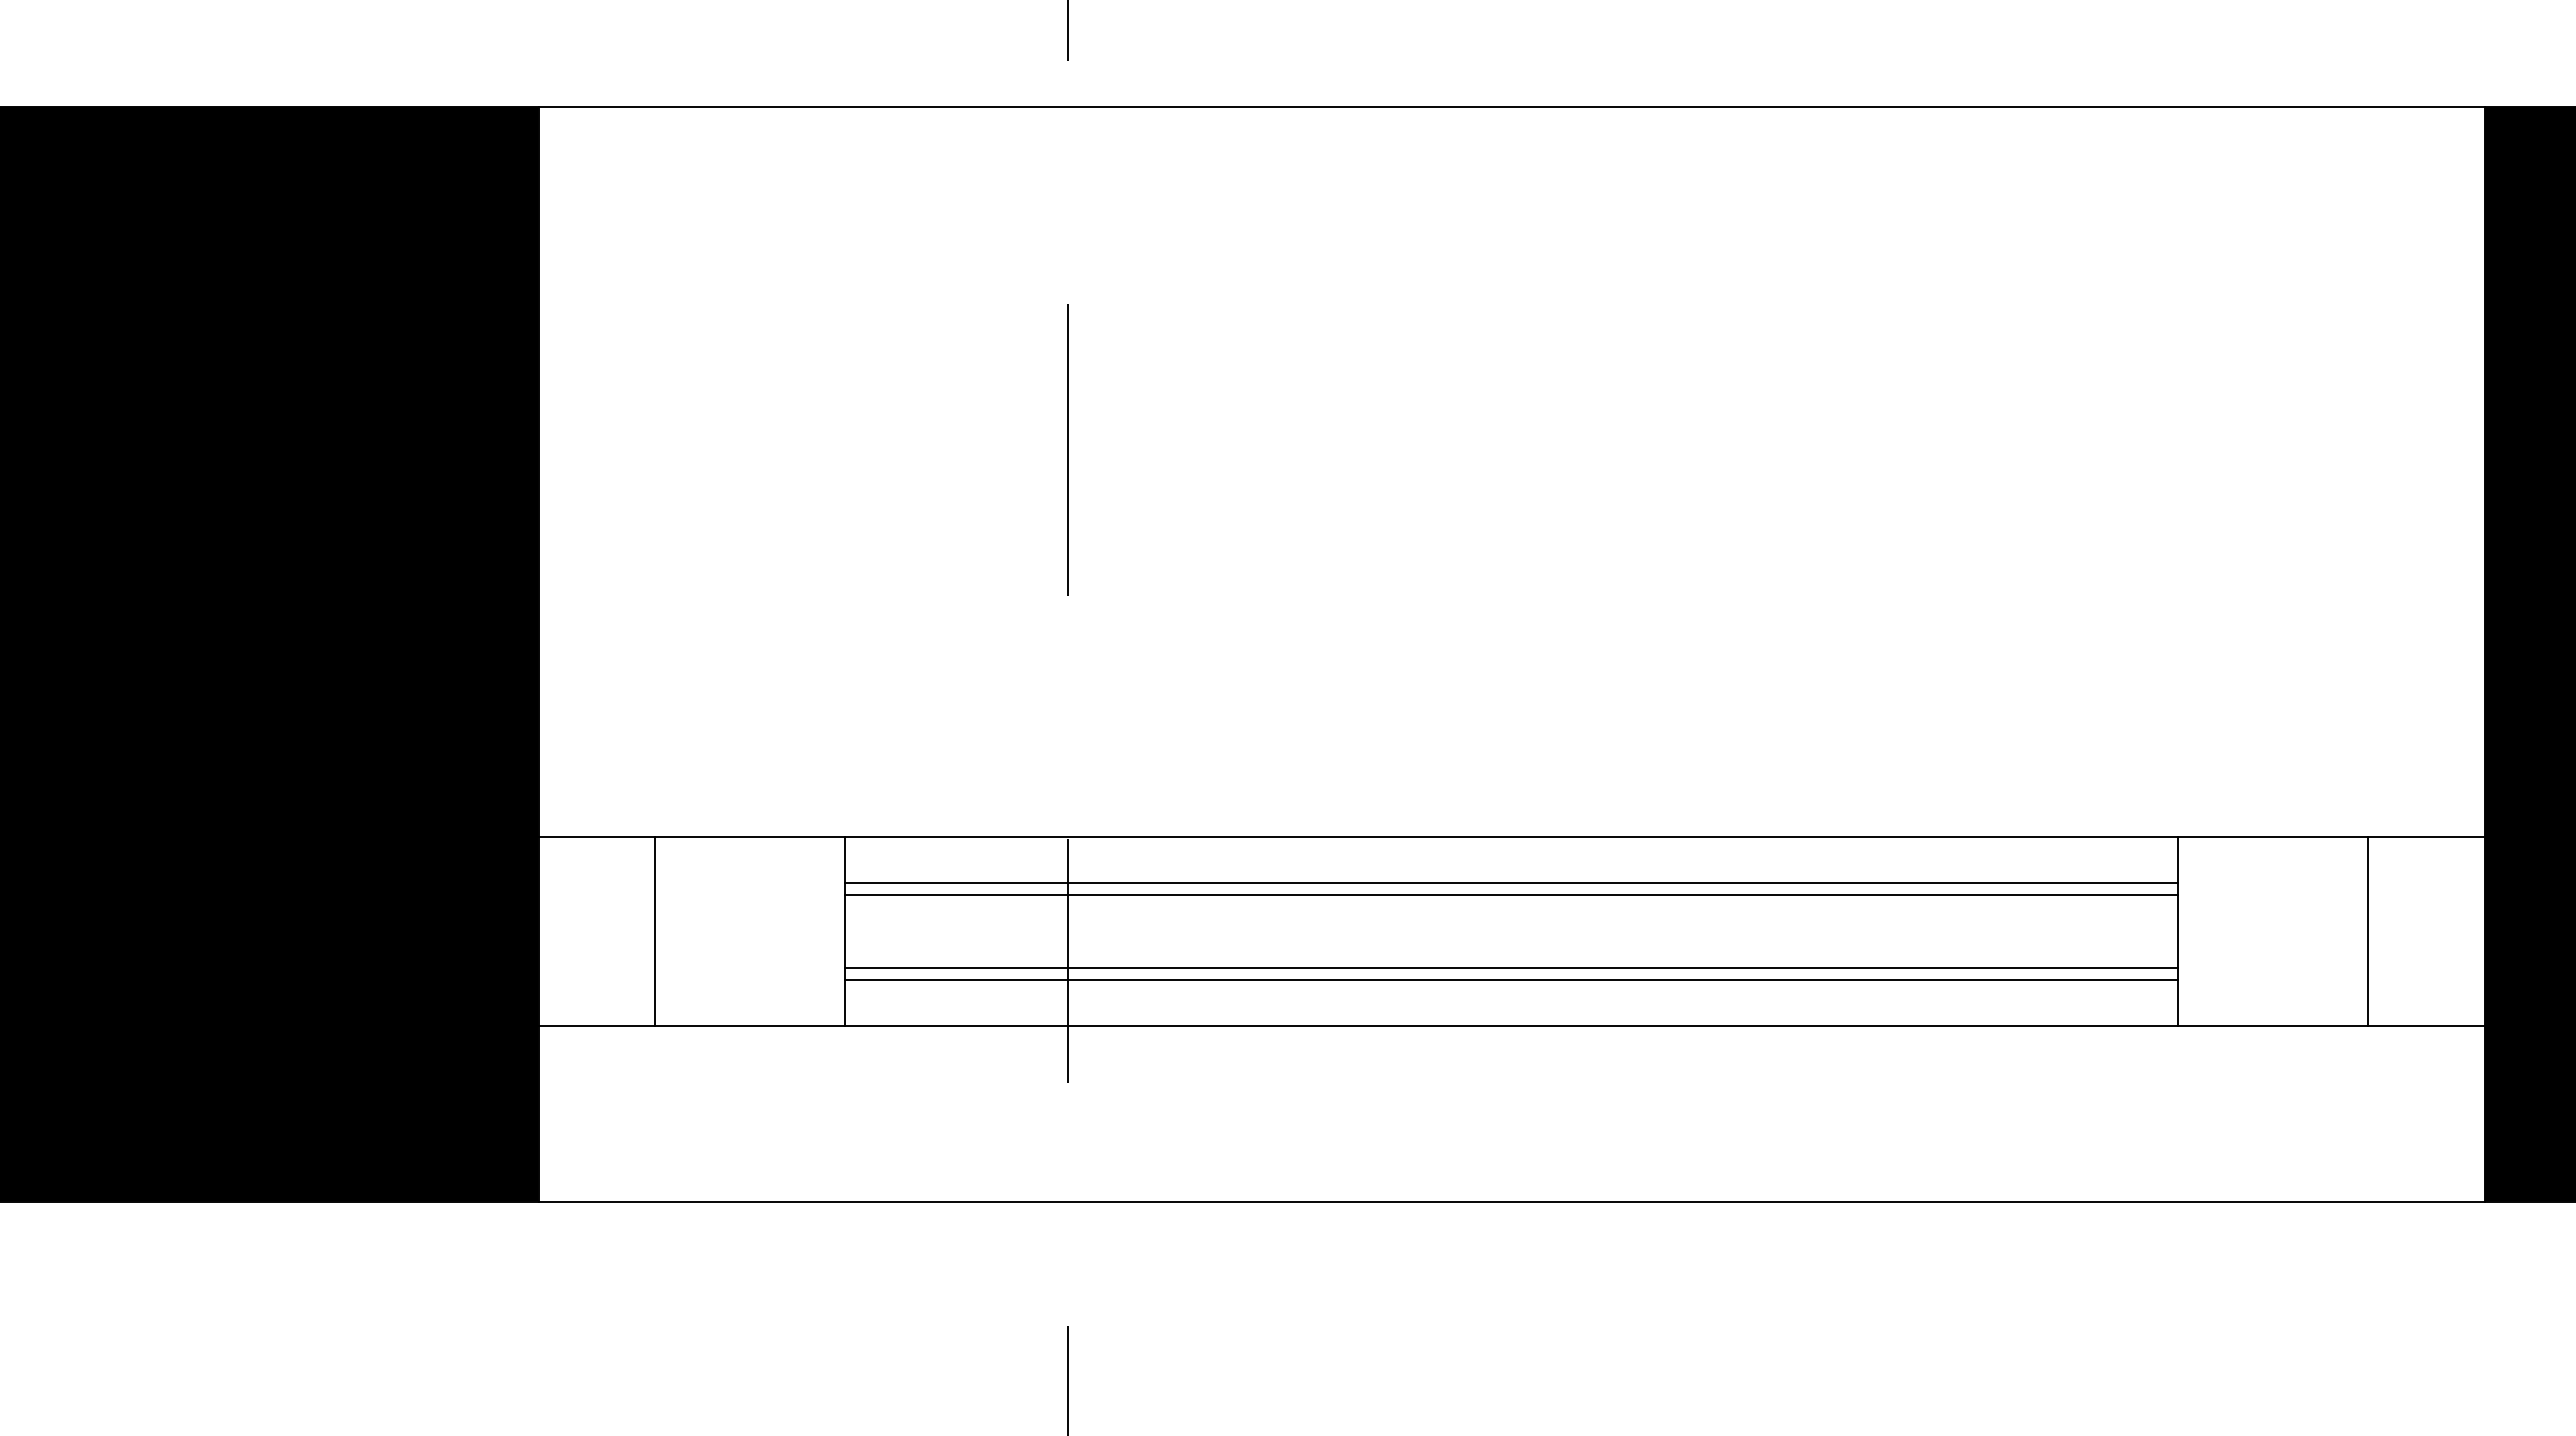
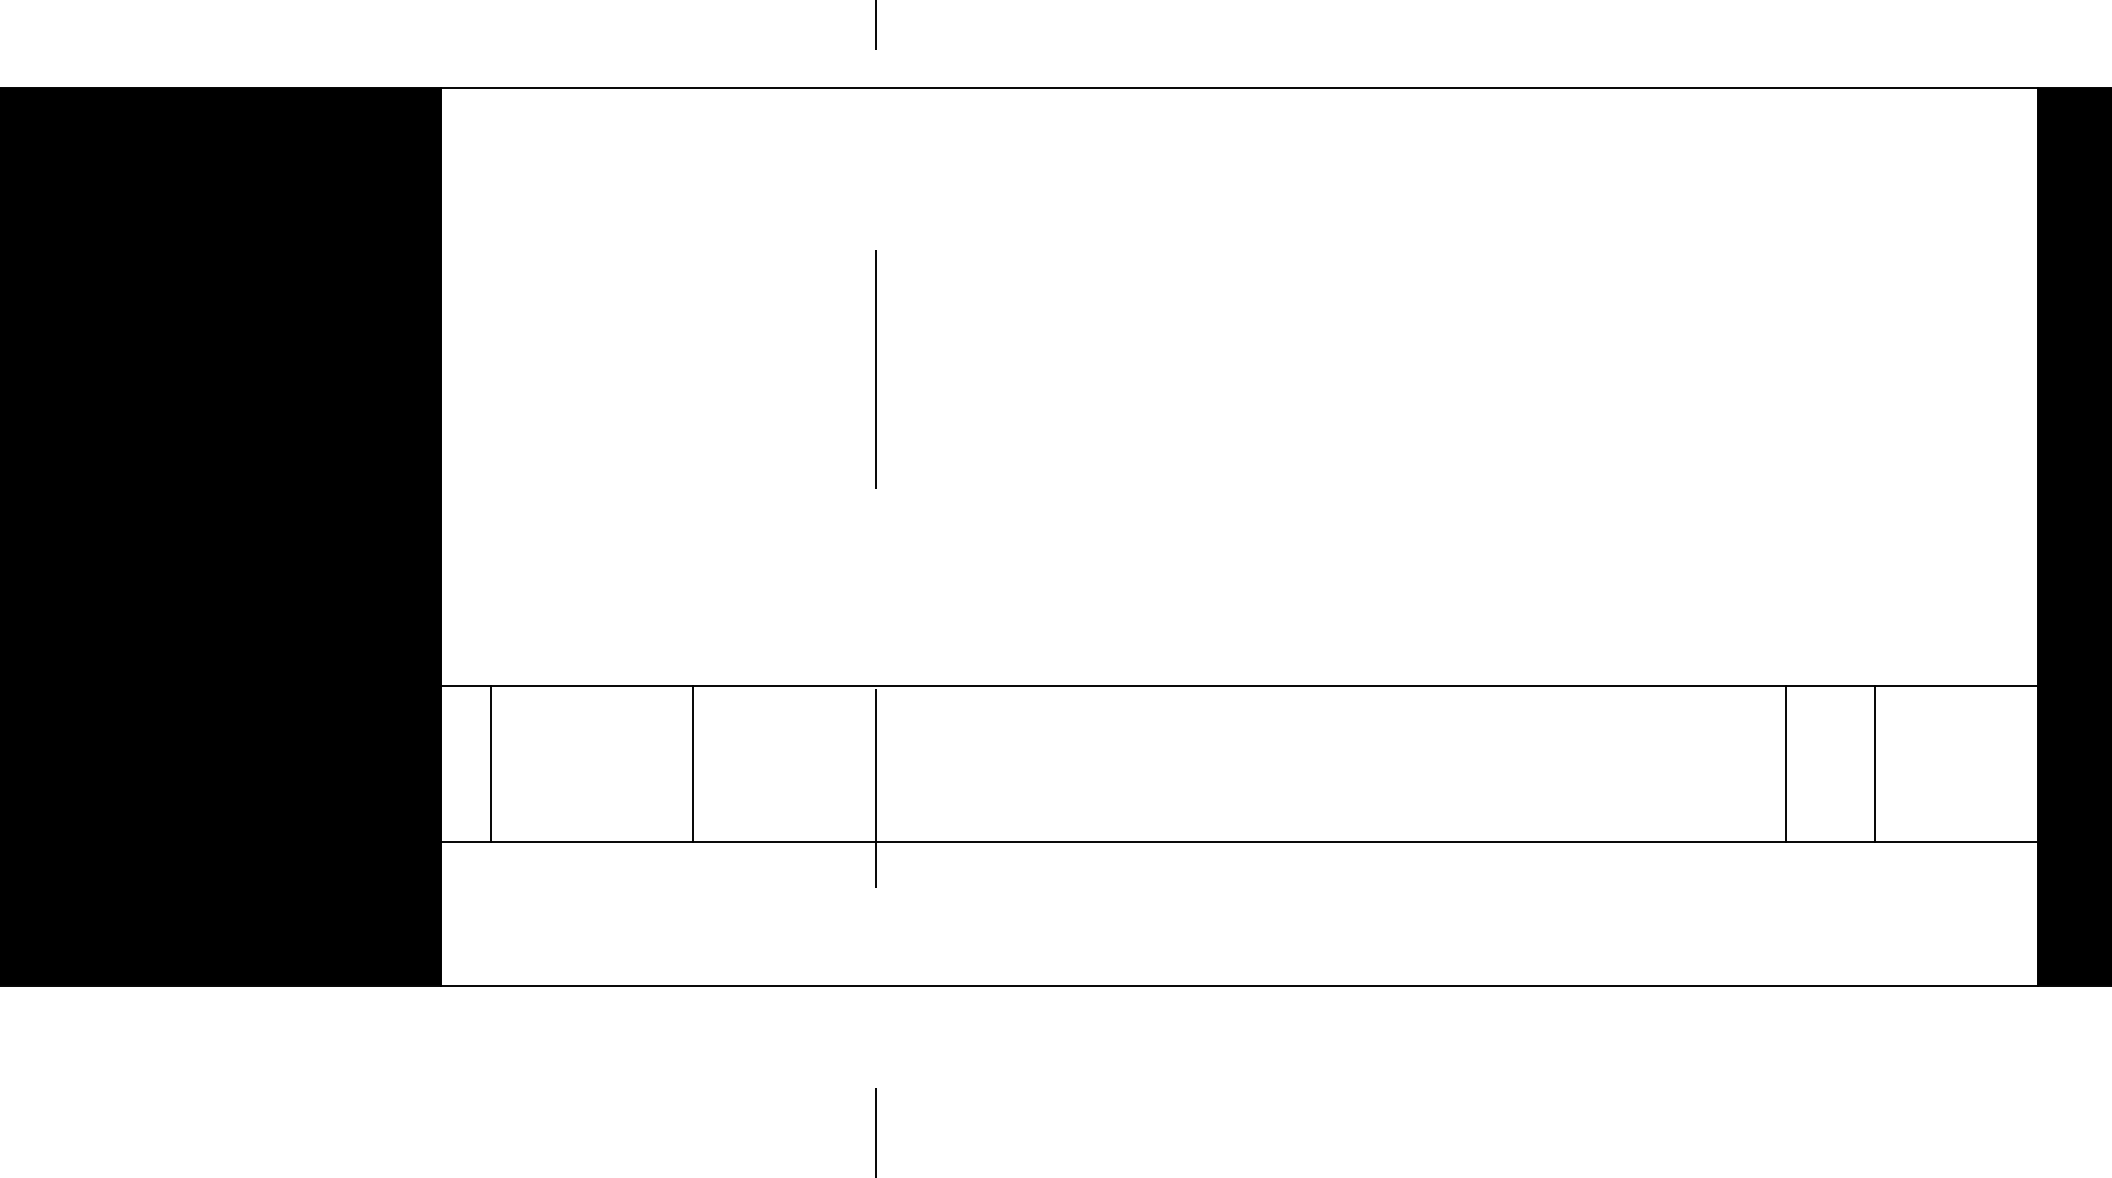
line: (1511, 882) -> (1239, 723), removed
line: (1511, 895) -> (1239, 734), removed
line: (655, 931) -> (491, 764), moved
line: (2368, 931) -> (1874, 764), moved
line: (1511, 968) -> (1239, 794), removed
line: (1511, 980) -> (1239, 804), removed

